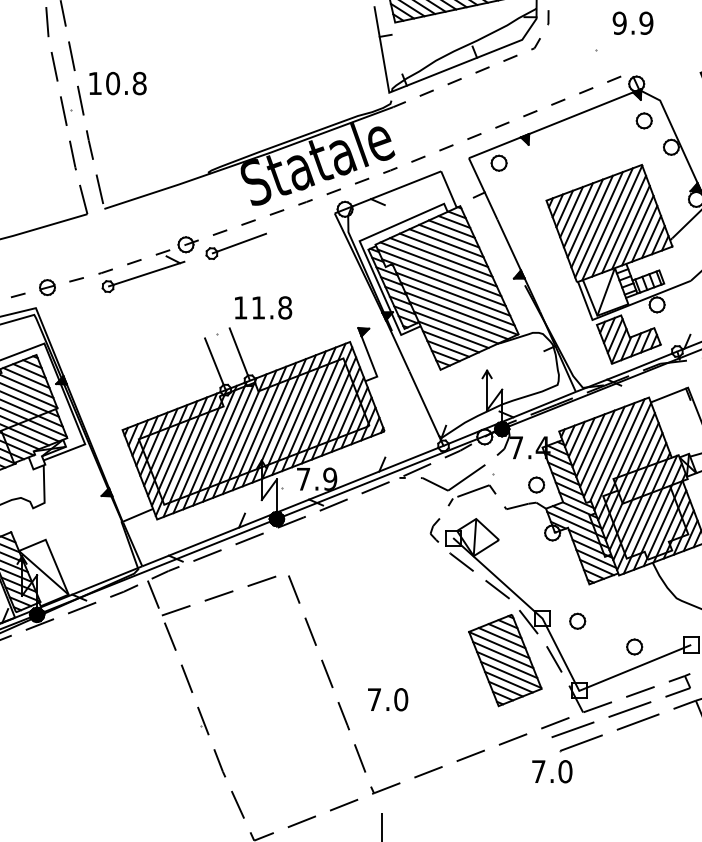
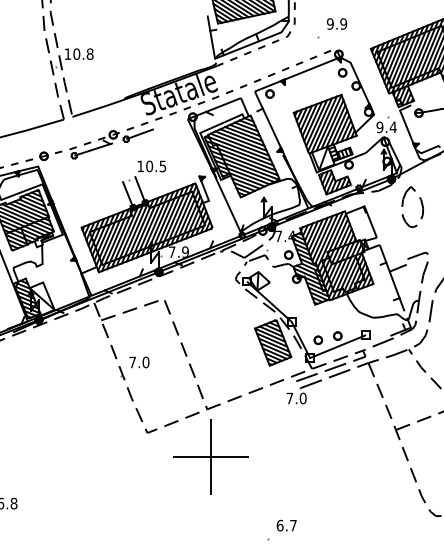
text: (272, 308) -> (156, 166), 11.8 -> 10.5
part: (578, 619) -> (318, 339), moved
text: (388, 699) -> (139, 362), moved

